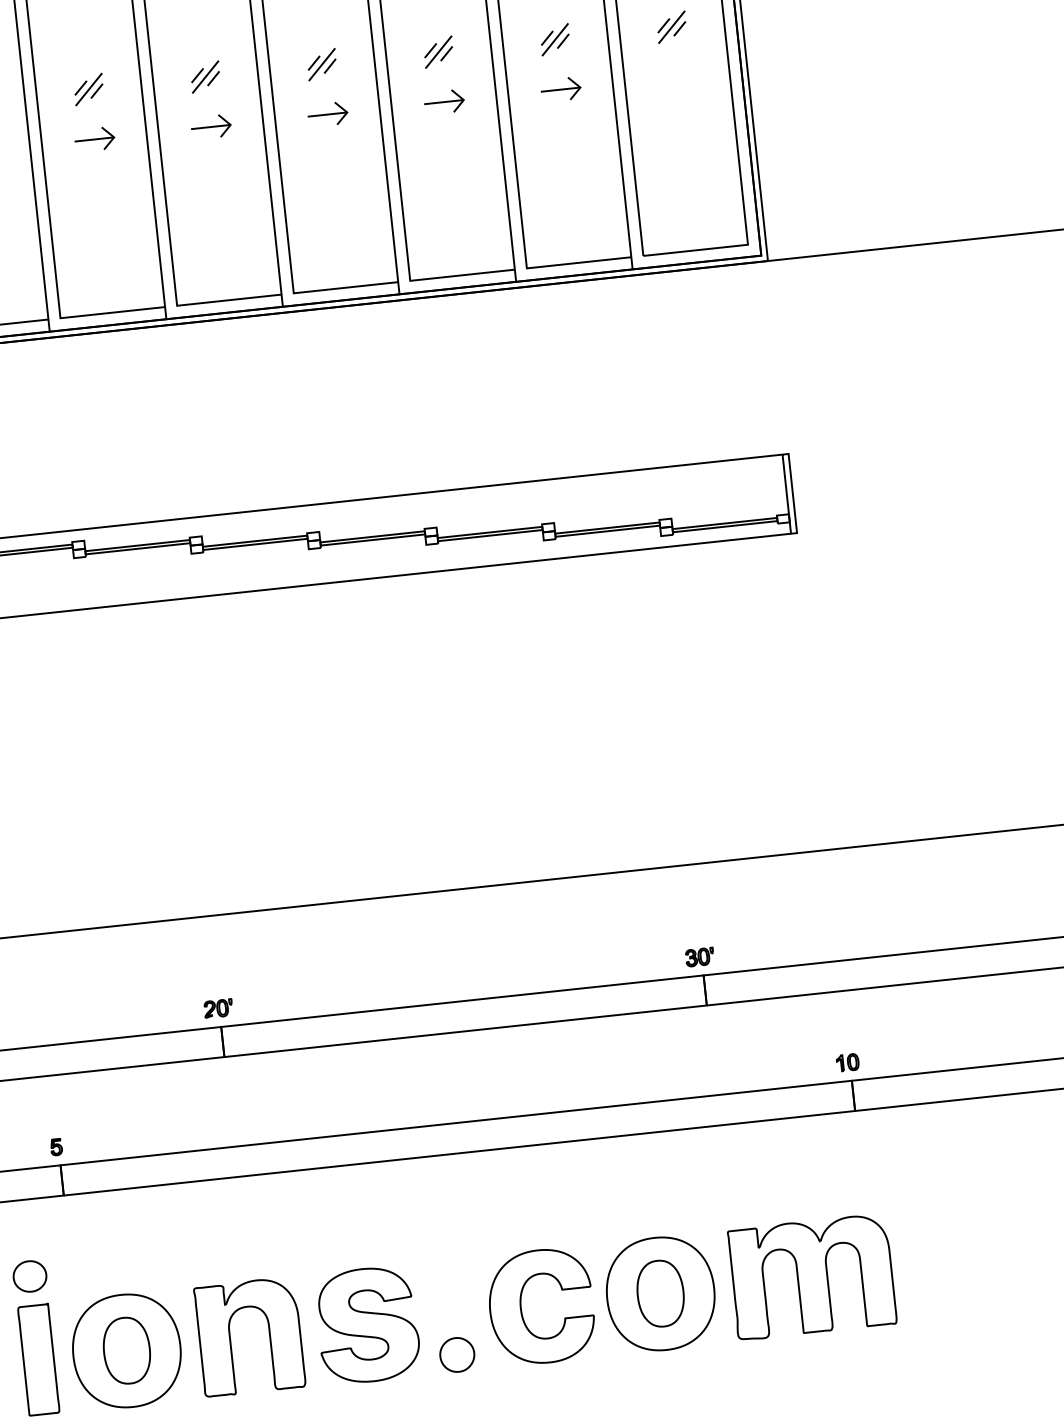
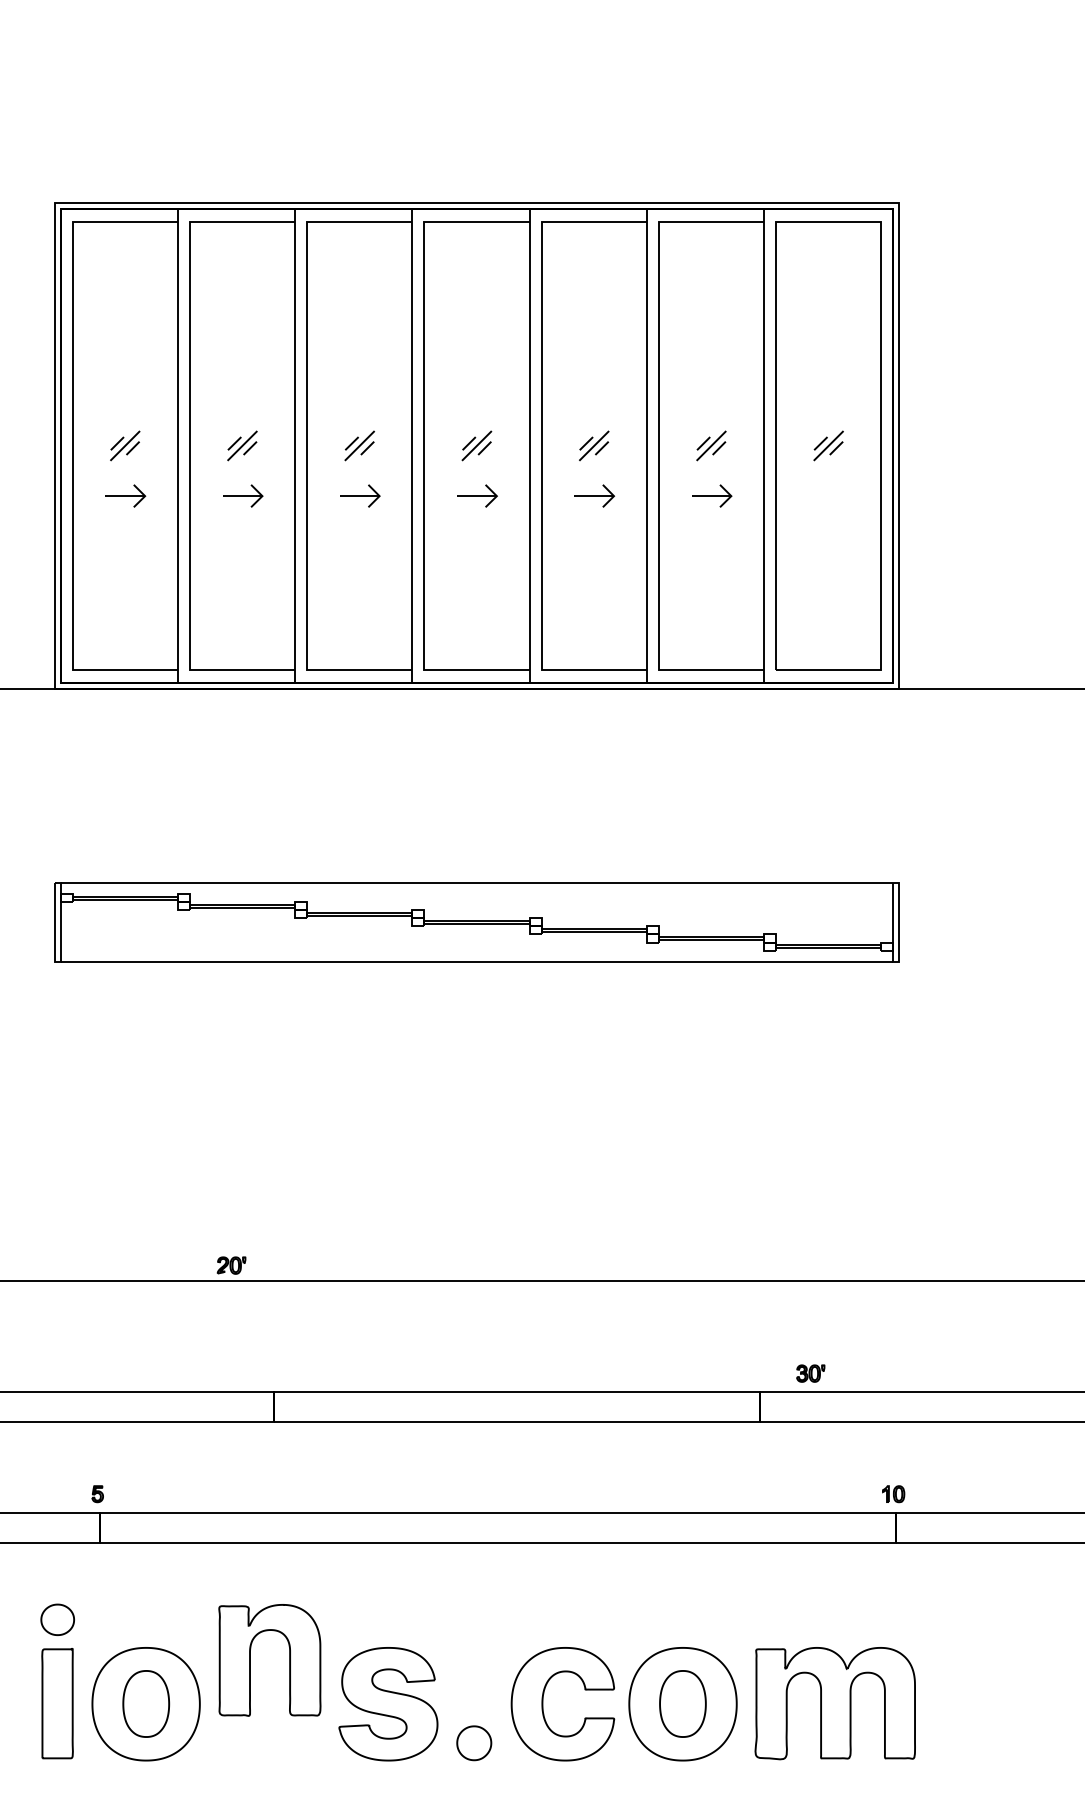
part: (699, 957) -> (810, 1373), moved
part: (218, 1008) -> (231, 1265), moved
part: (230, 1339) -> (250, 1660), moved

